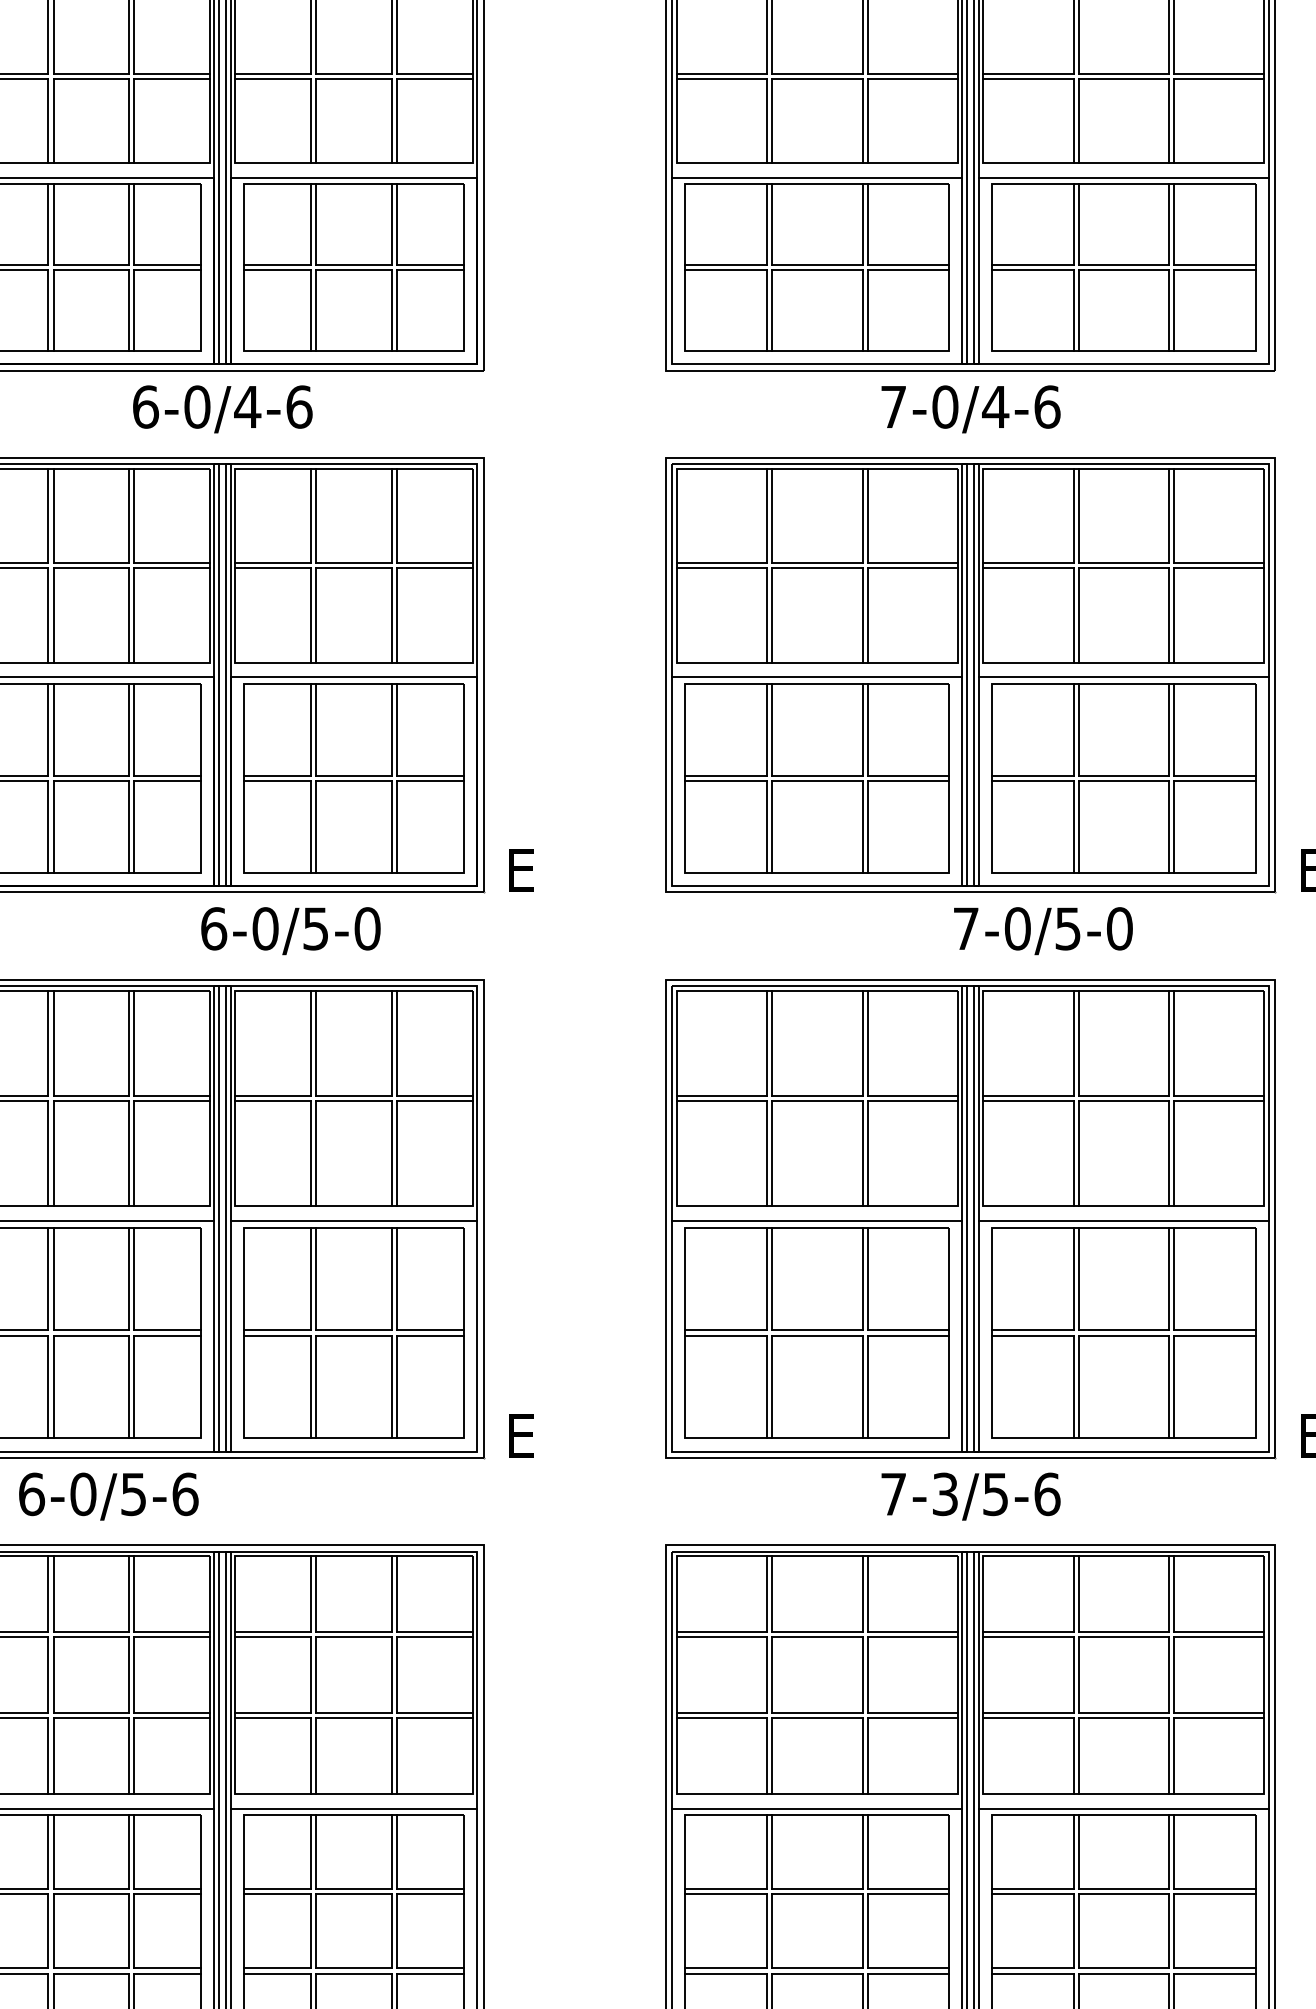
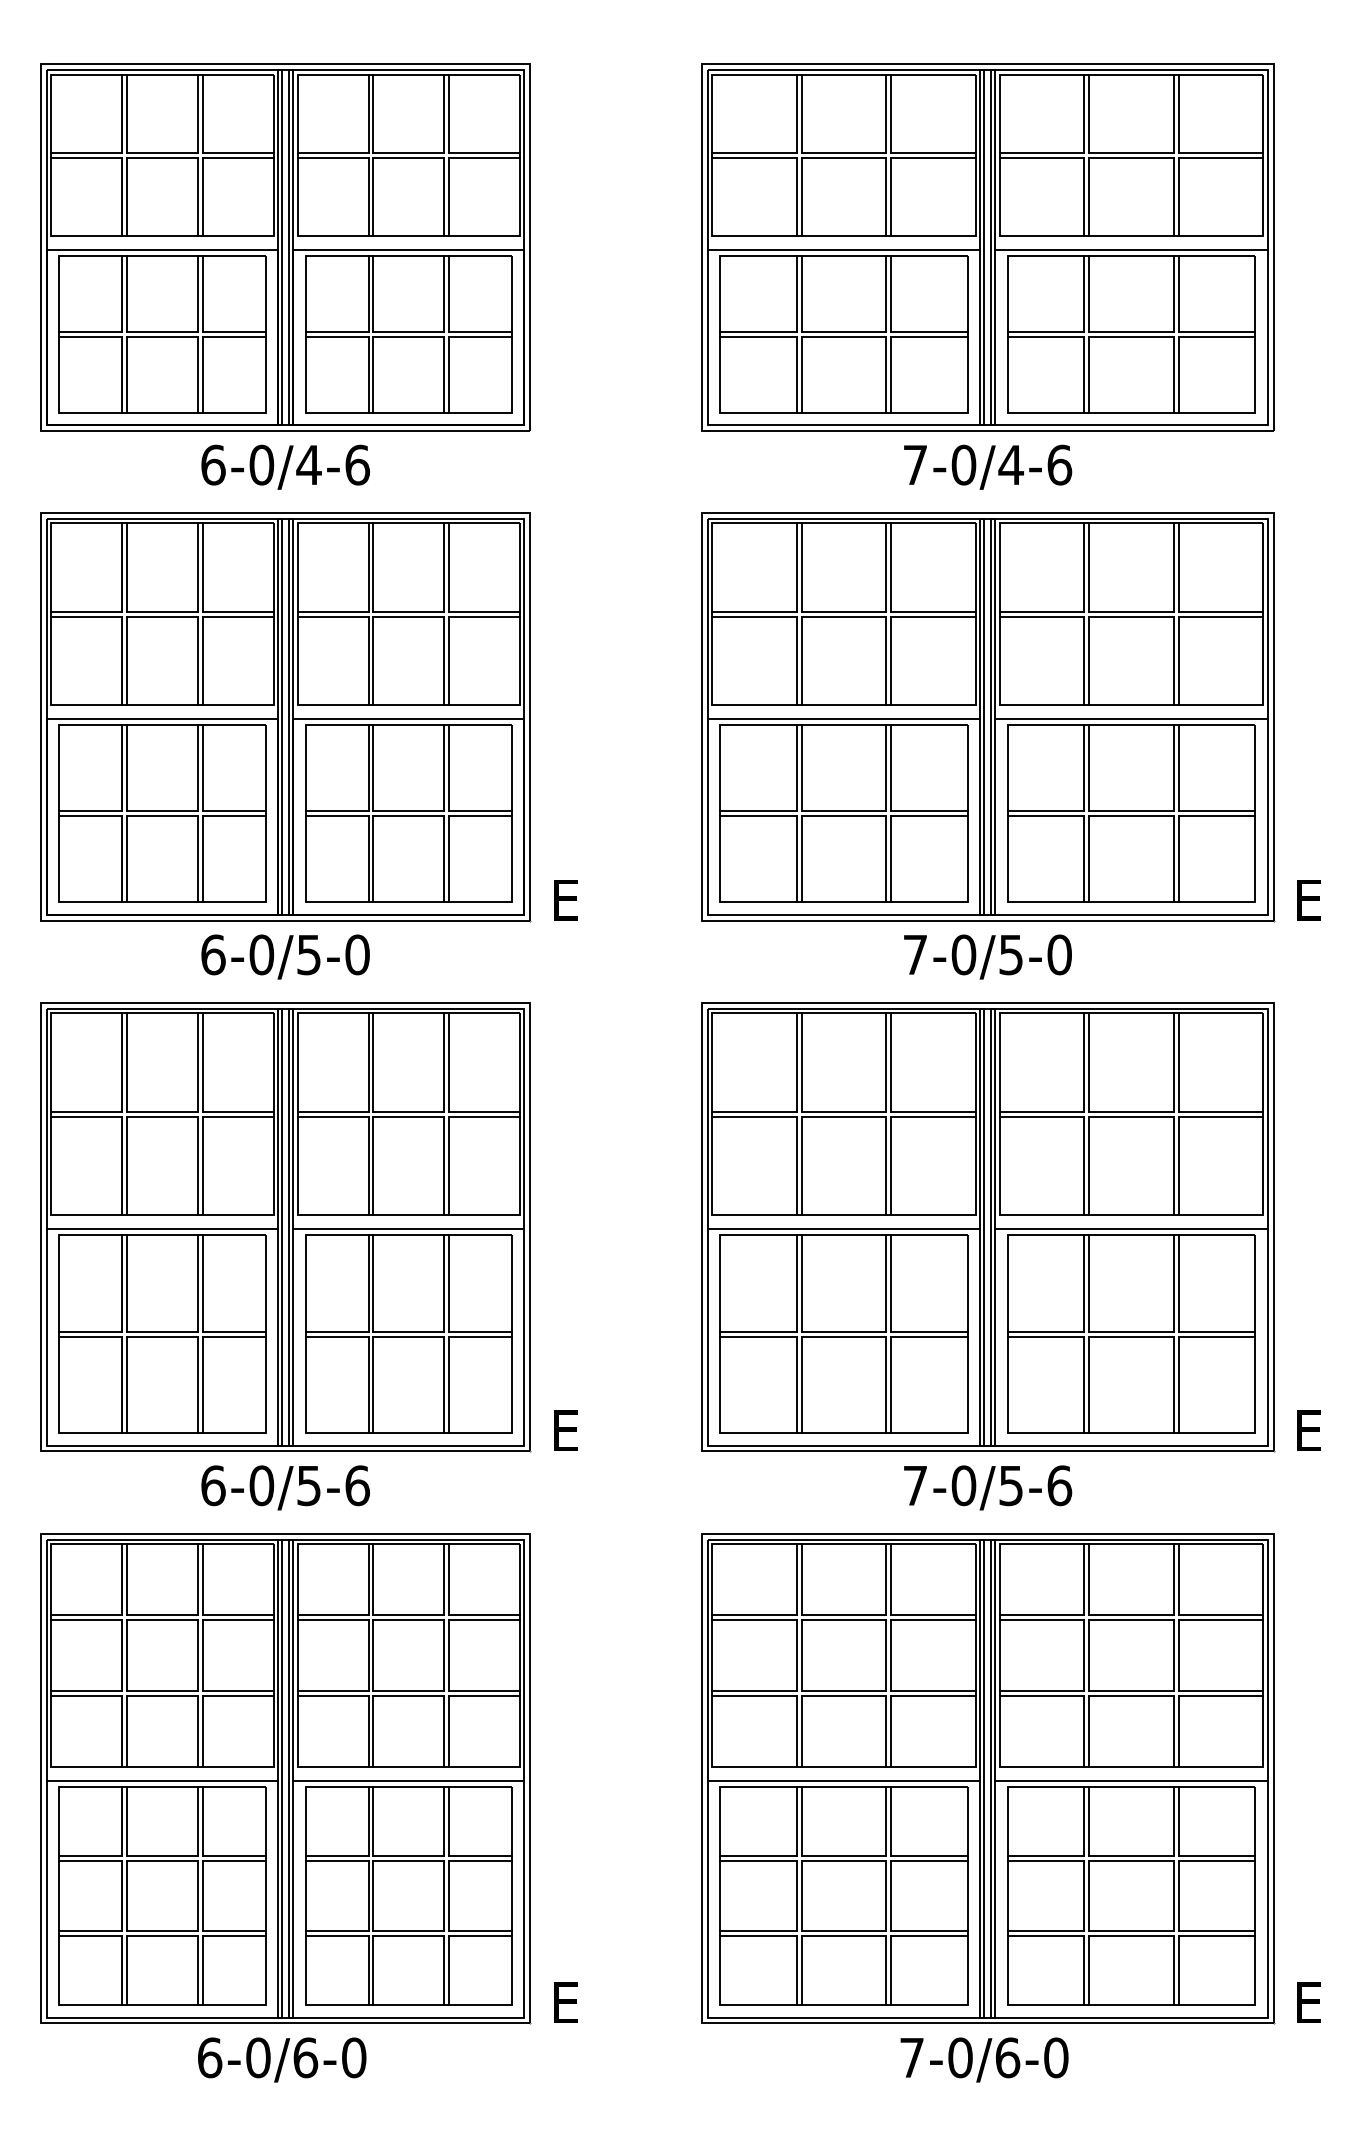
text: (290, 930) -> (285, 956), moved
text: (1042, 930) -> (987, 956), moved
text: (944, 1494) -> (963, 1485), 7-3/5-6 -> 7-0/5-6
text: (108, 1496) -> (285, 1487), moved

